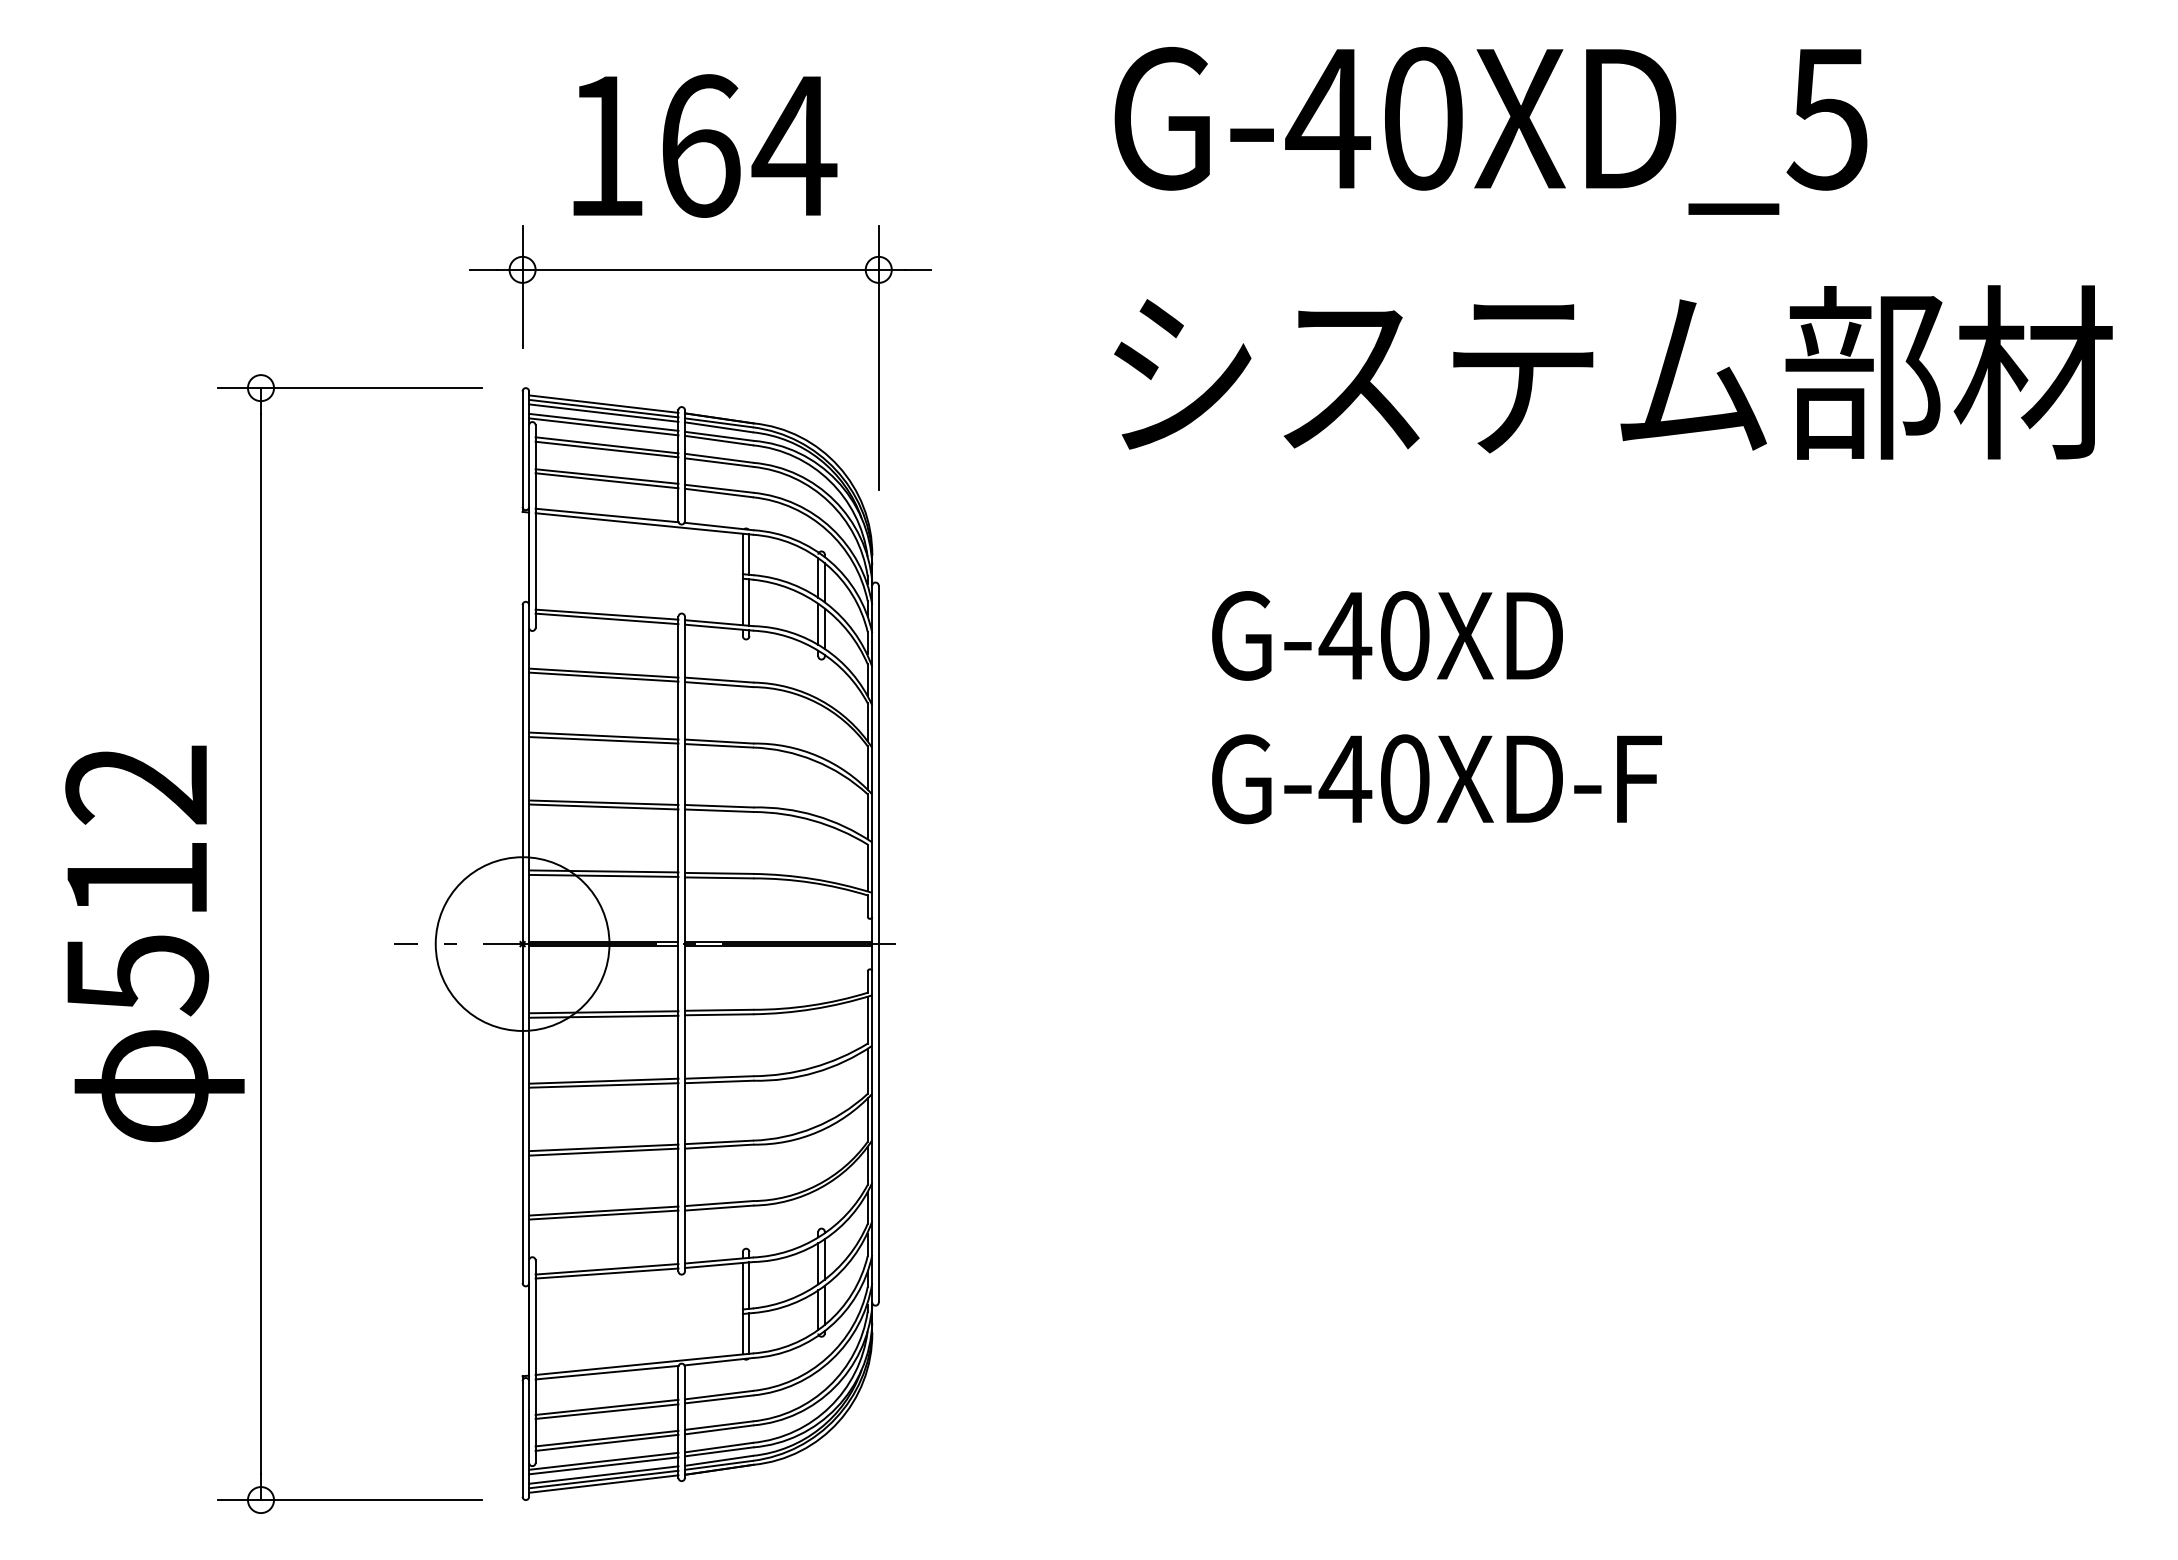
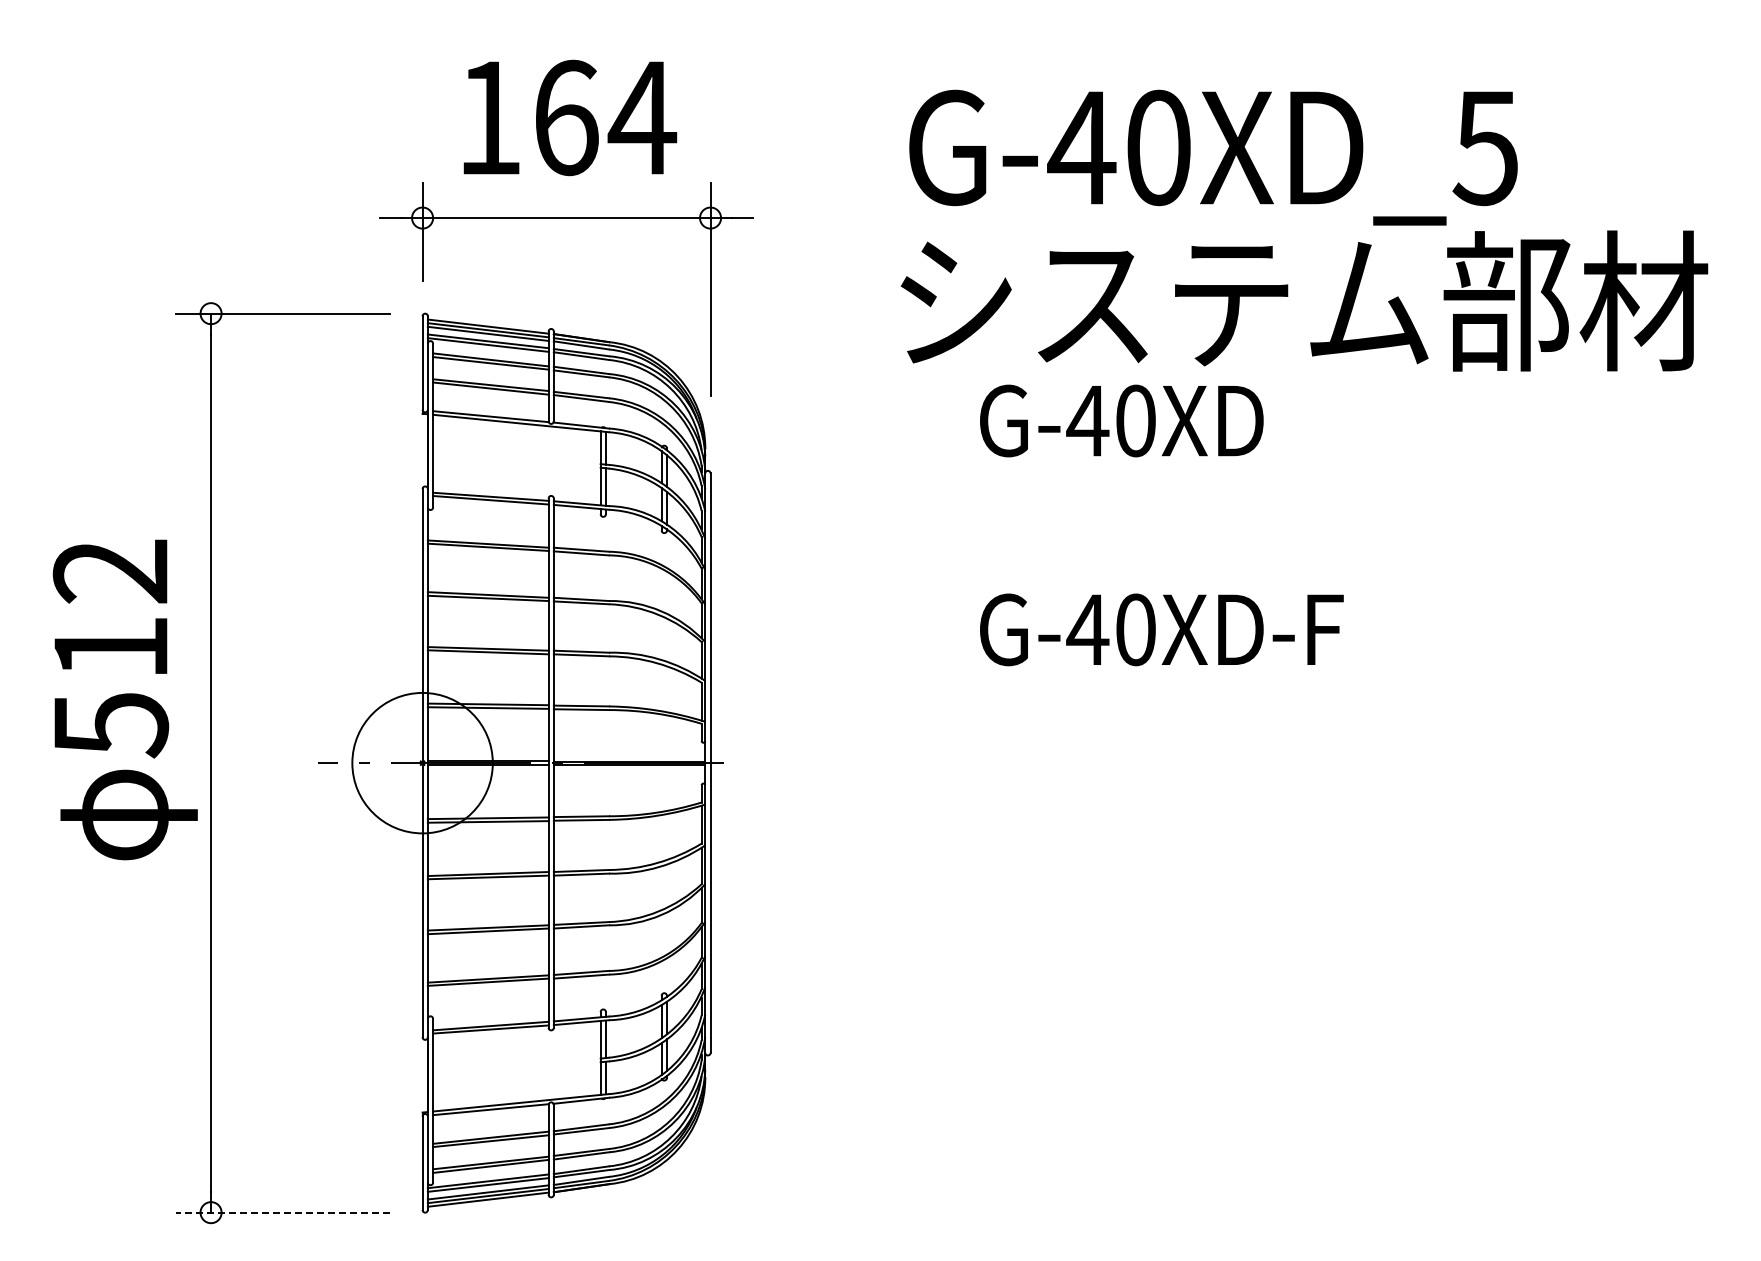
text: (1490, 130) -> (1213, 157), moved
text: (1387, 635) -> (1121, 420), moved
text: (153, 943) -> (124, 699), moved
line: (349, 1499) -> (282, 1212), solid -> dashed

